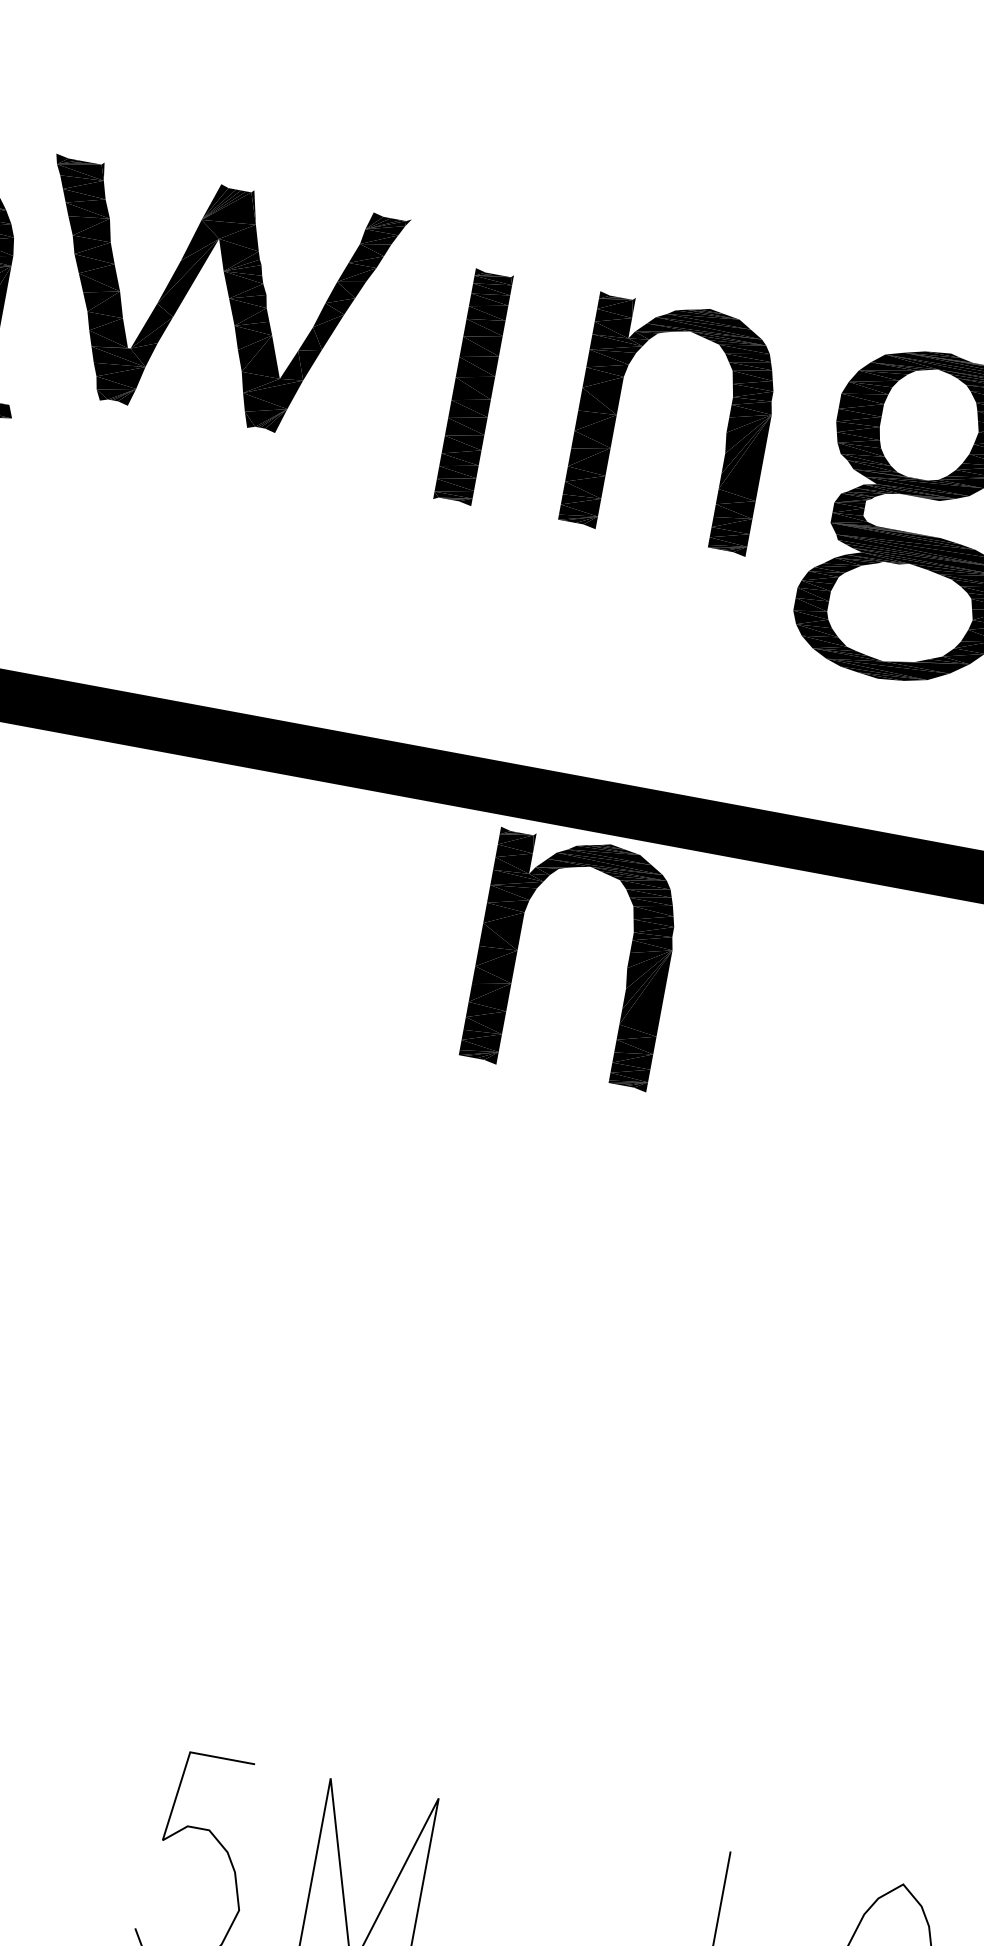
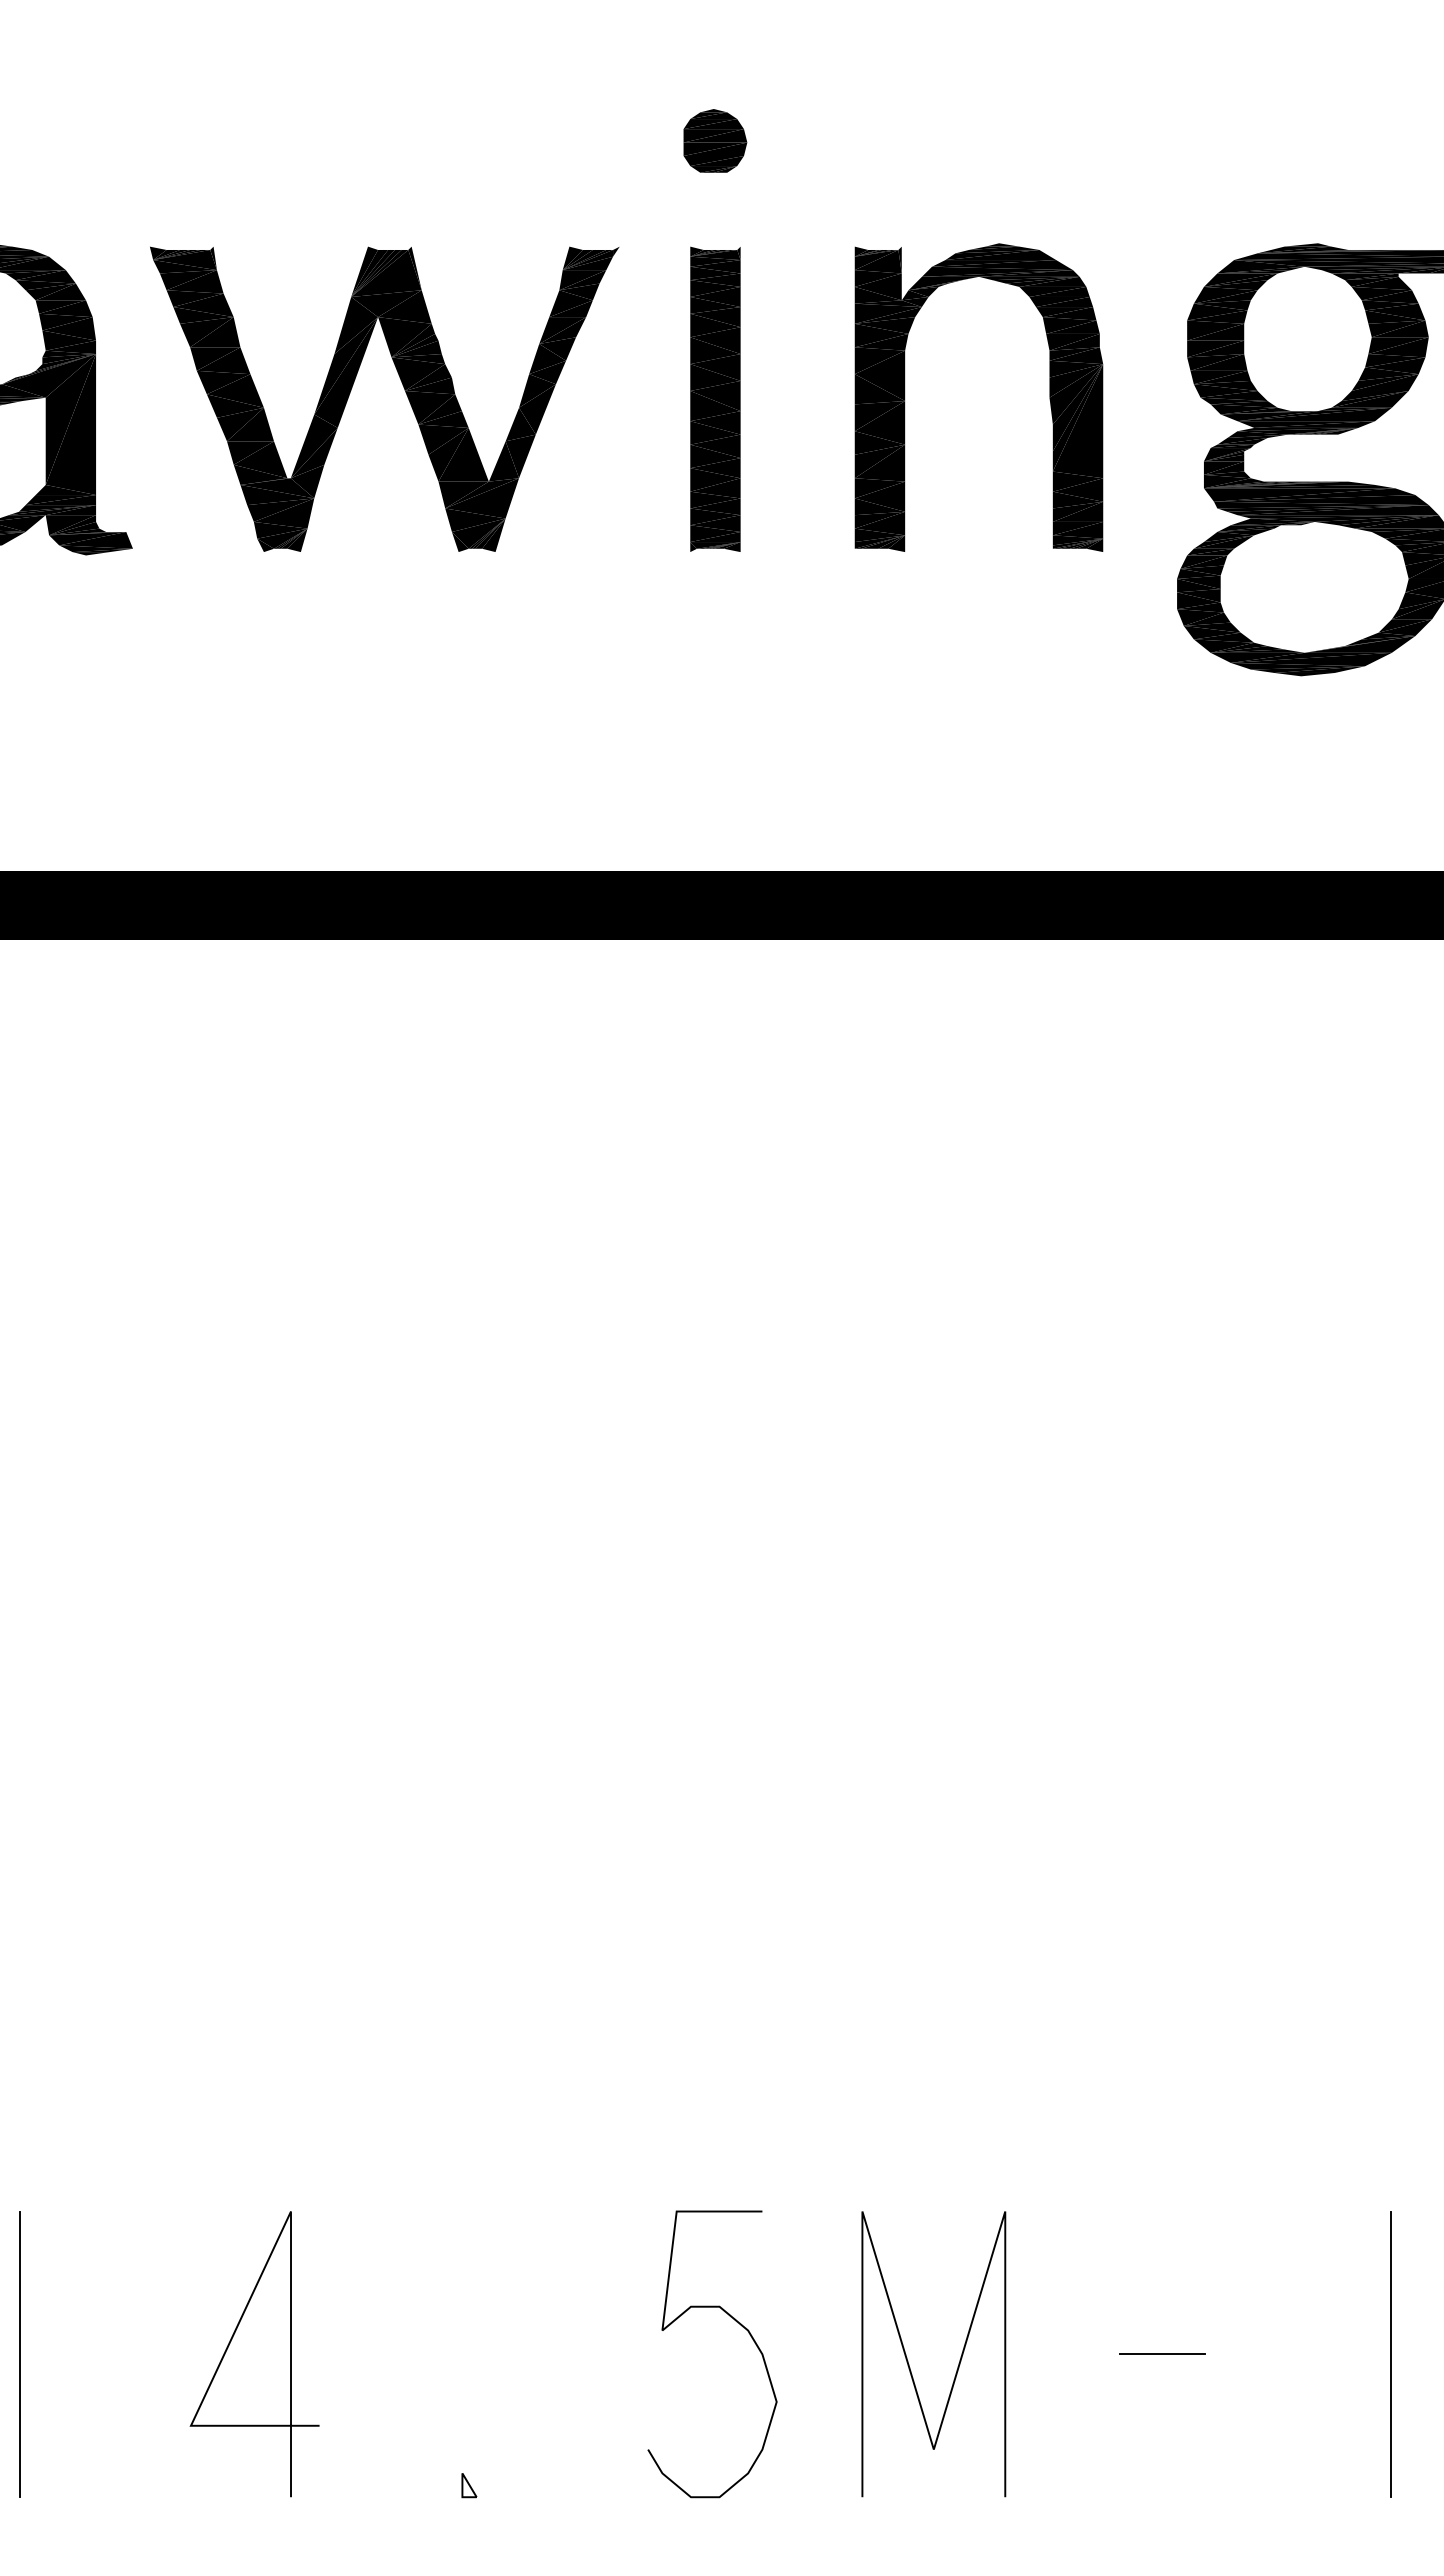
part: (509, 191) -> (715, 140), added
part: (228, 298) -> (404, 390), moved
part: (627, 968) -> (1049, 1105), removed
line: (537, 1928) -> (1162, 2354), added

